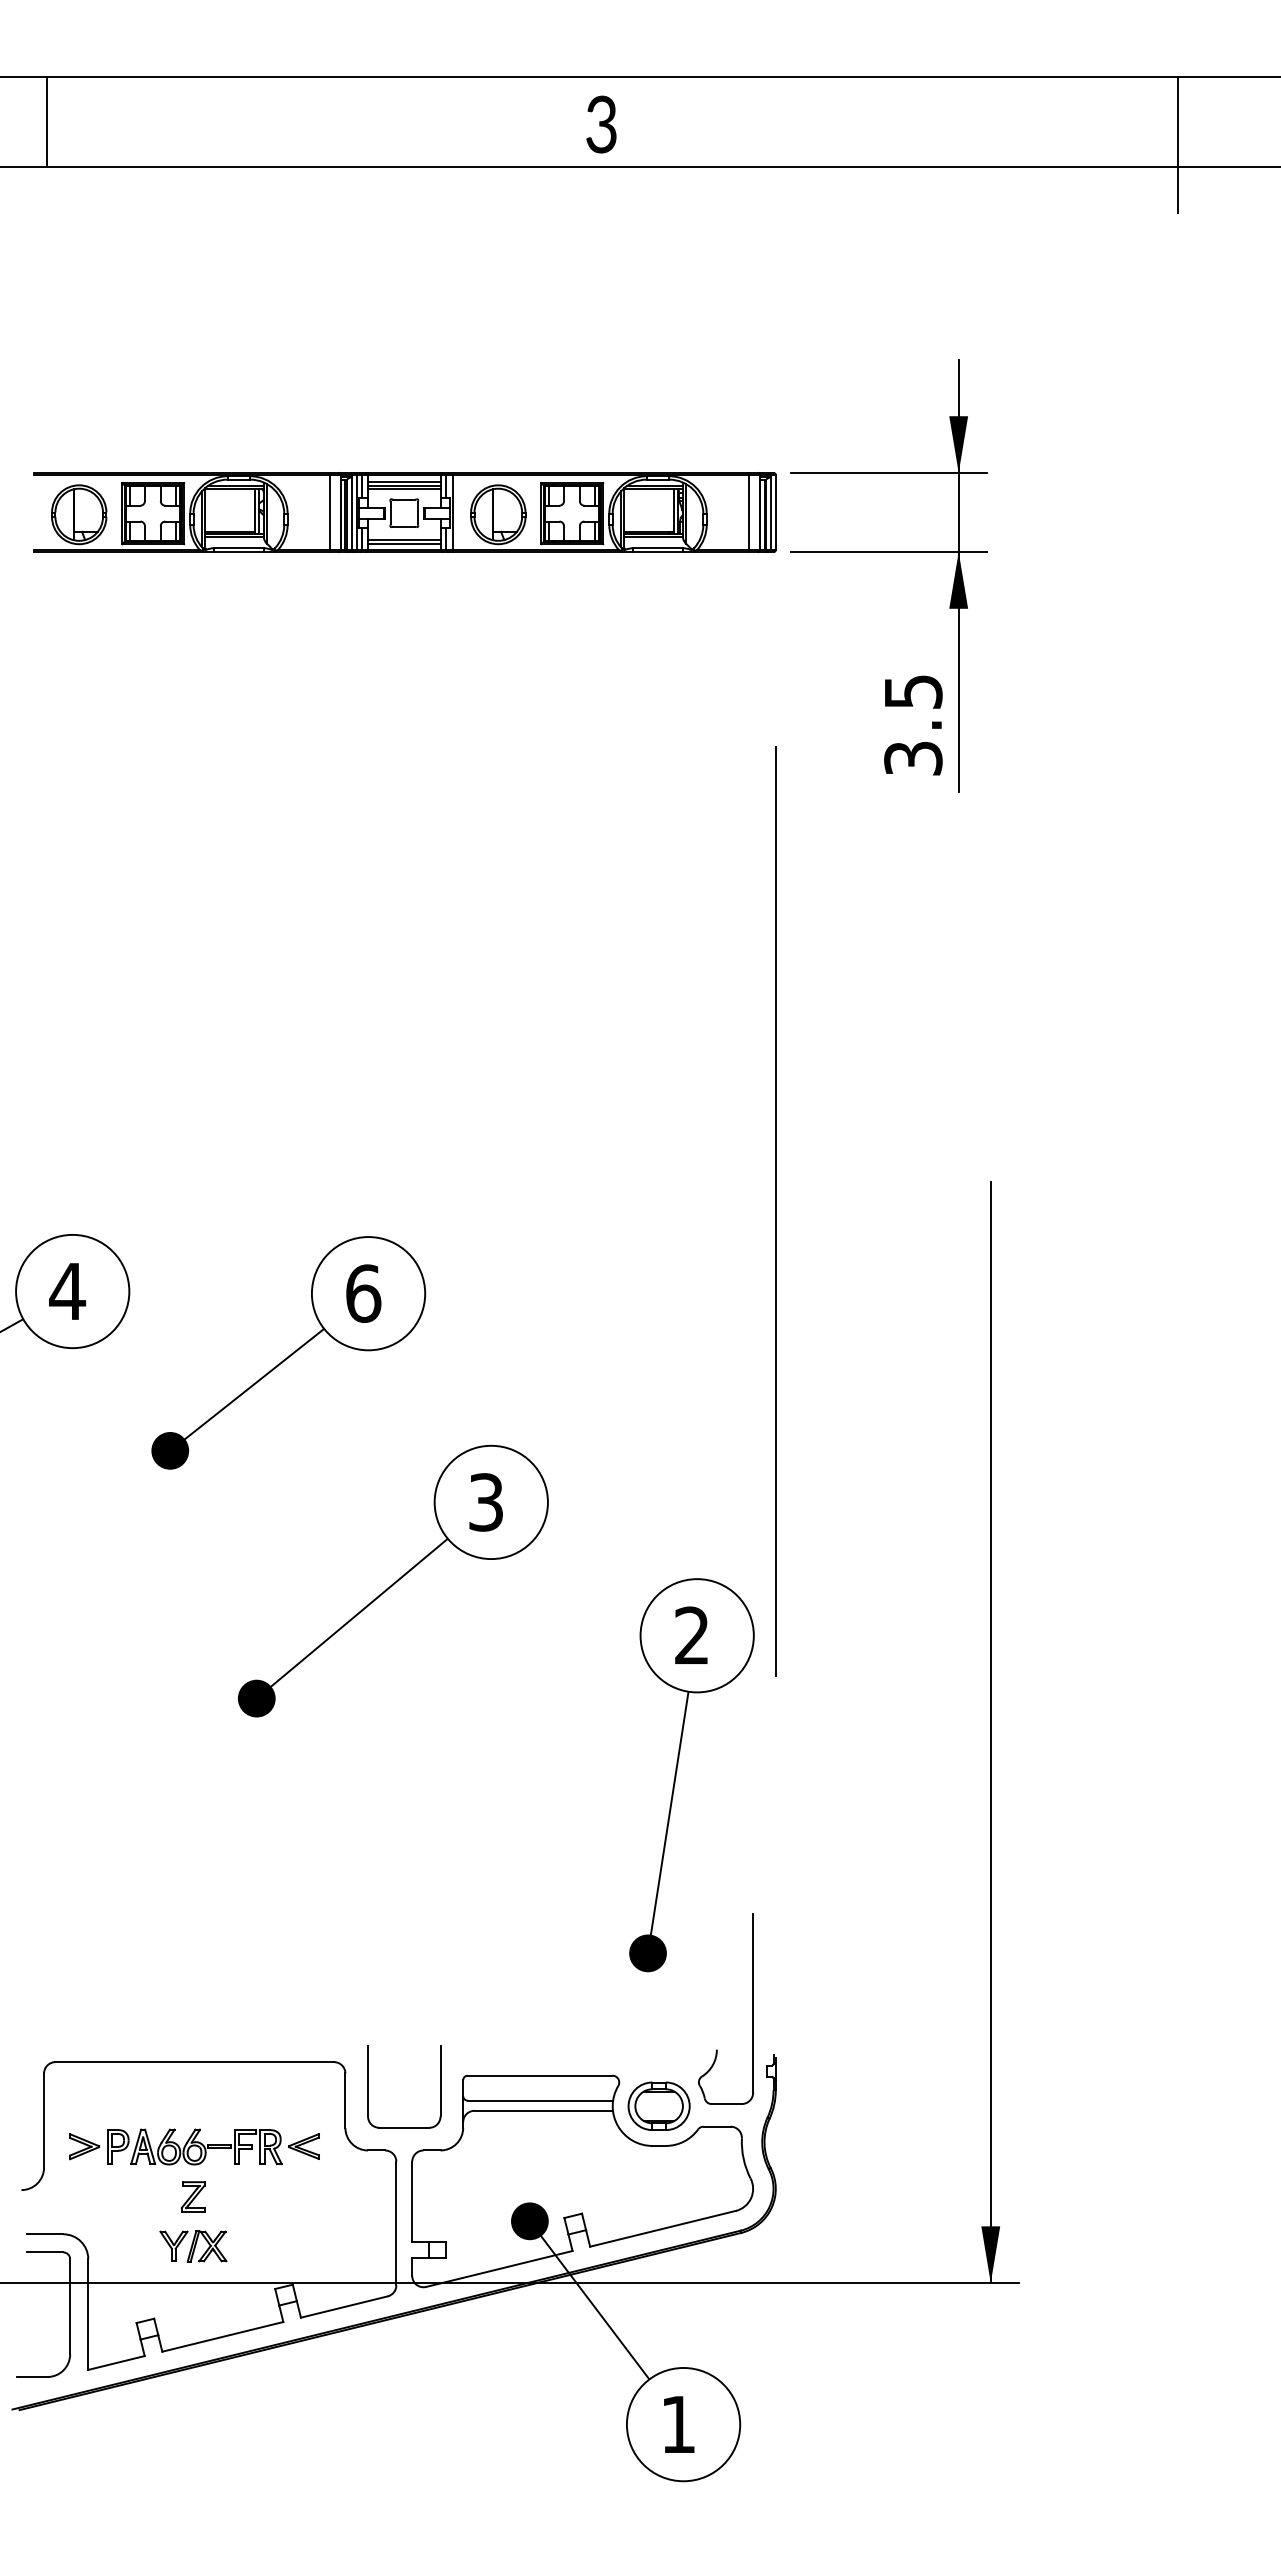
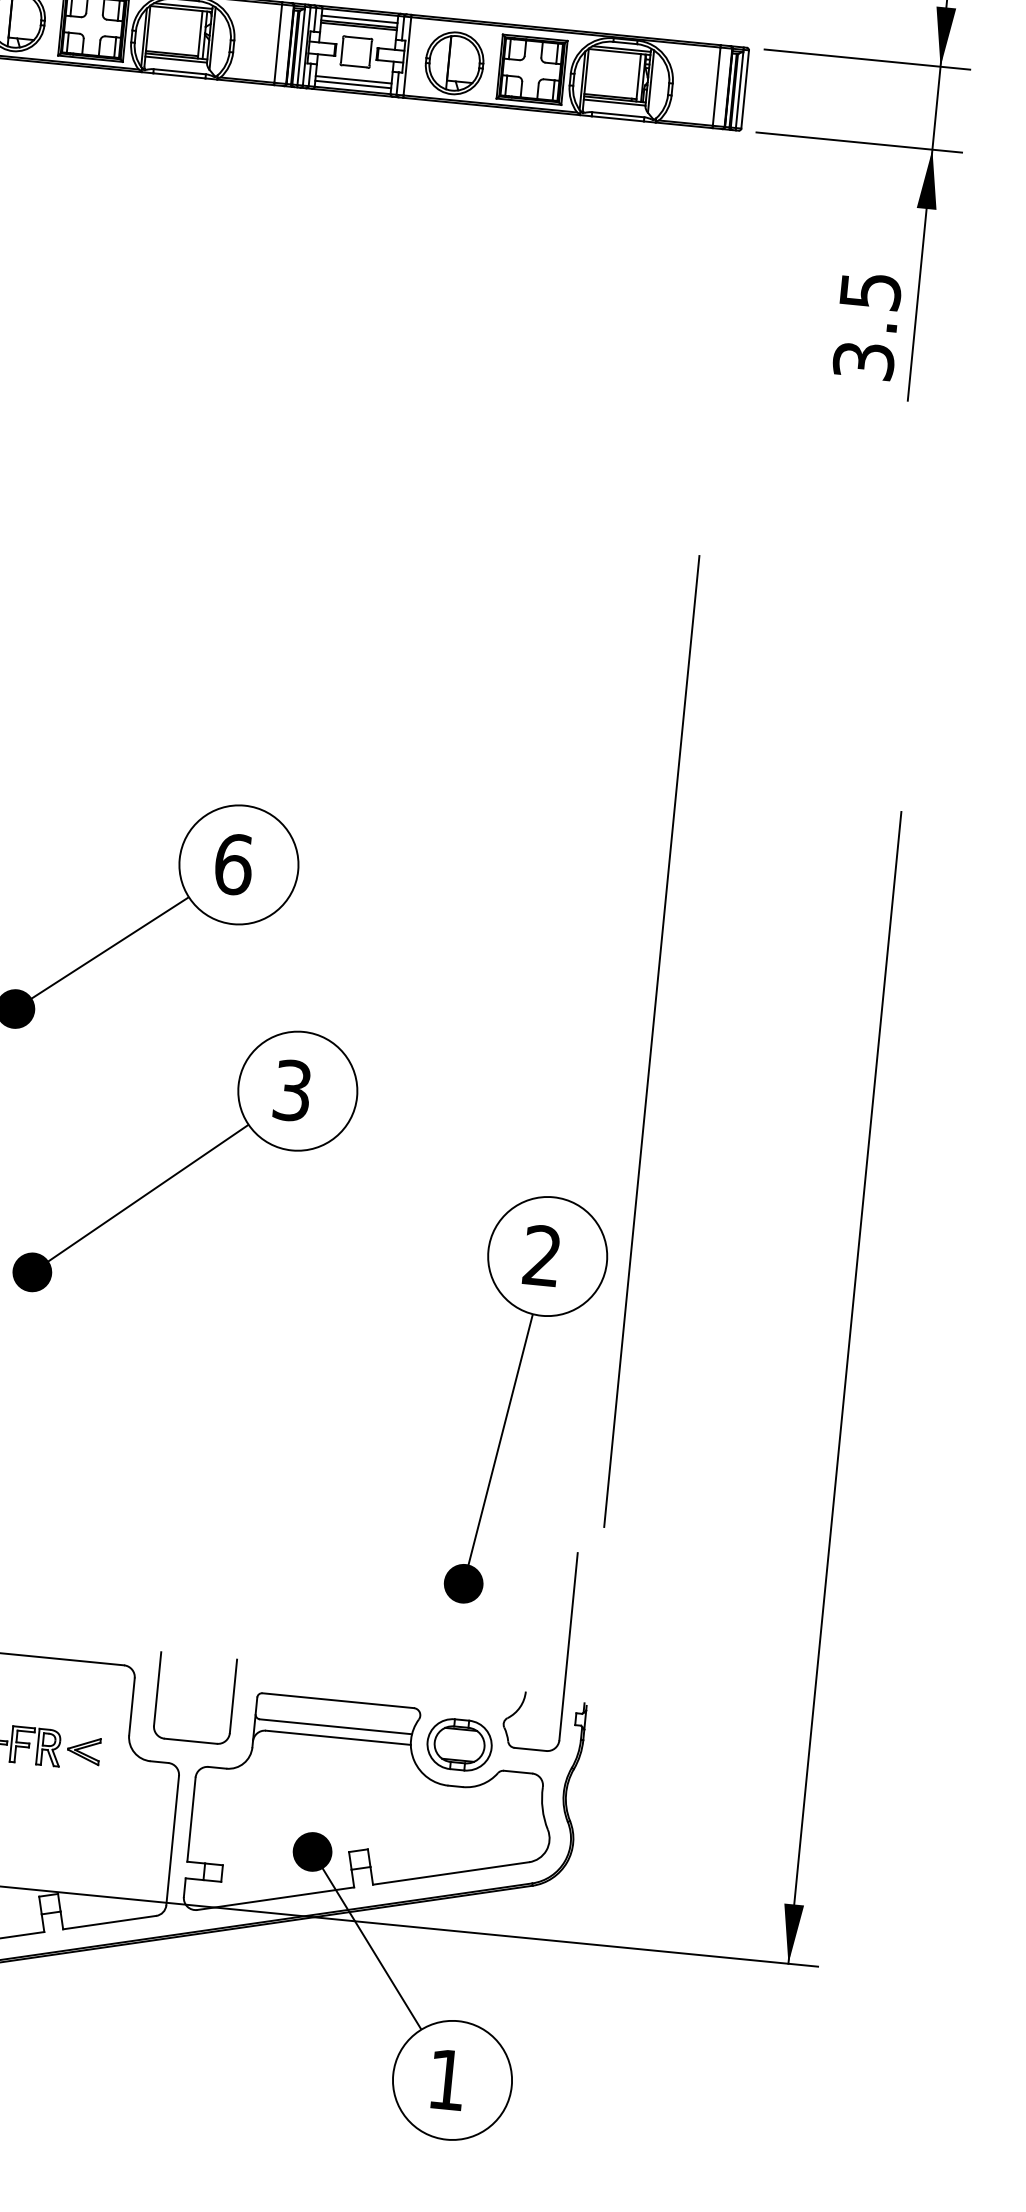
line: (775, 1211) -> (651, 1041), moved
part: (393, 1580) -> (187, 1162), moved

